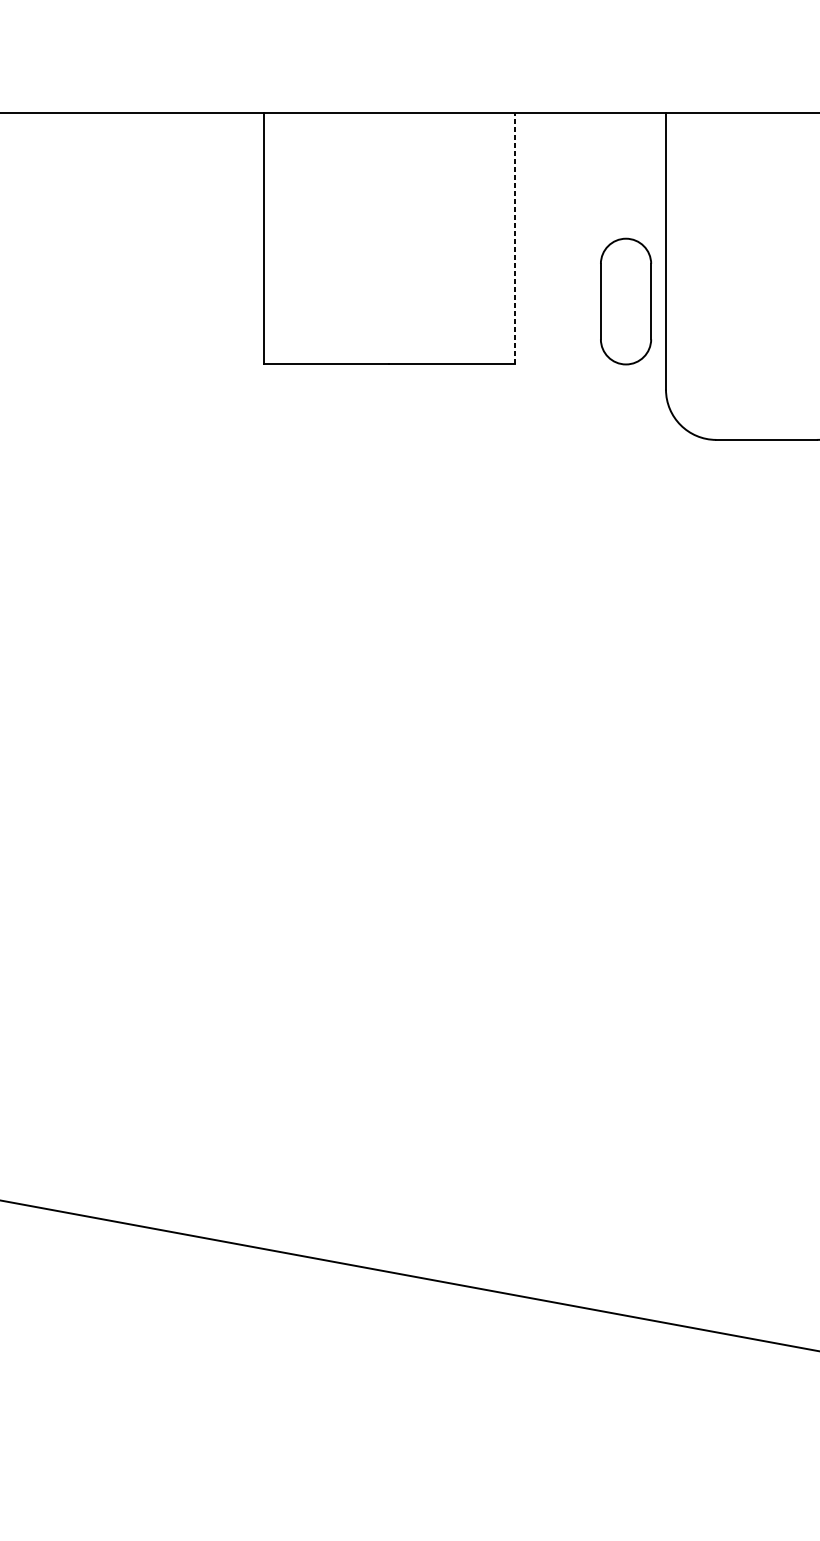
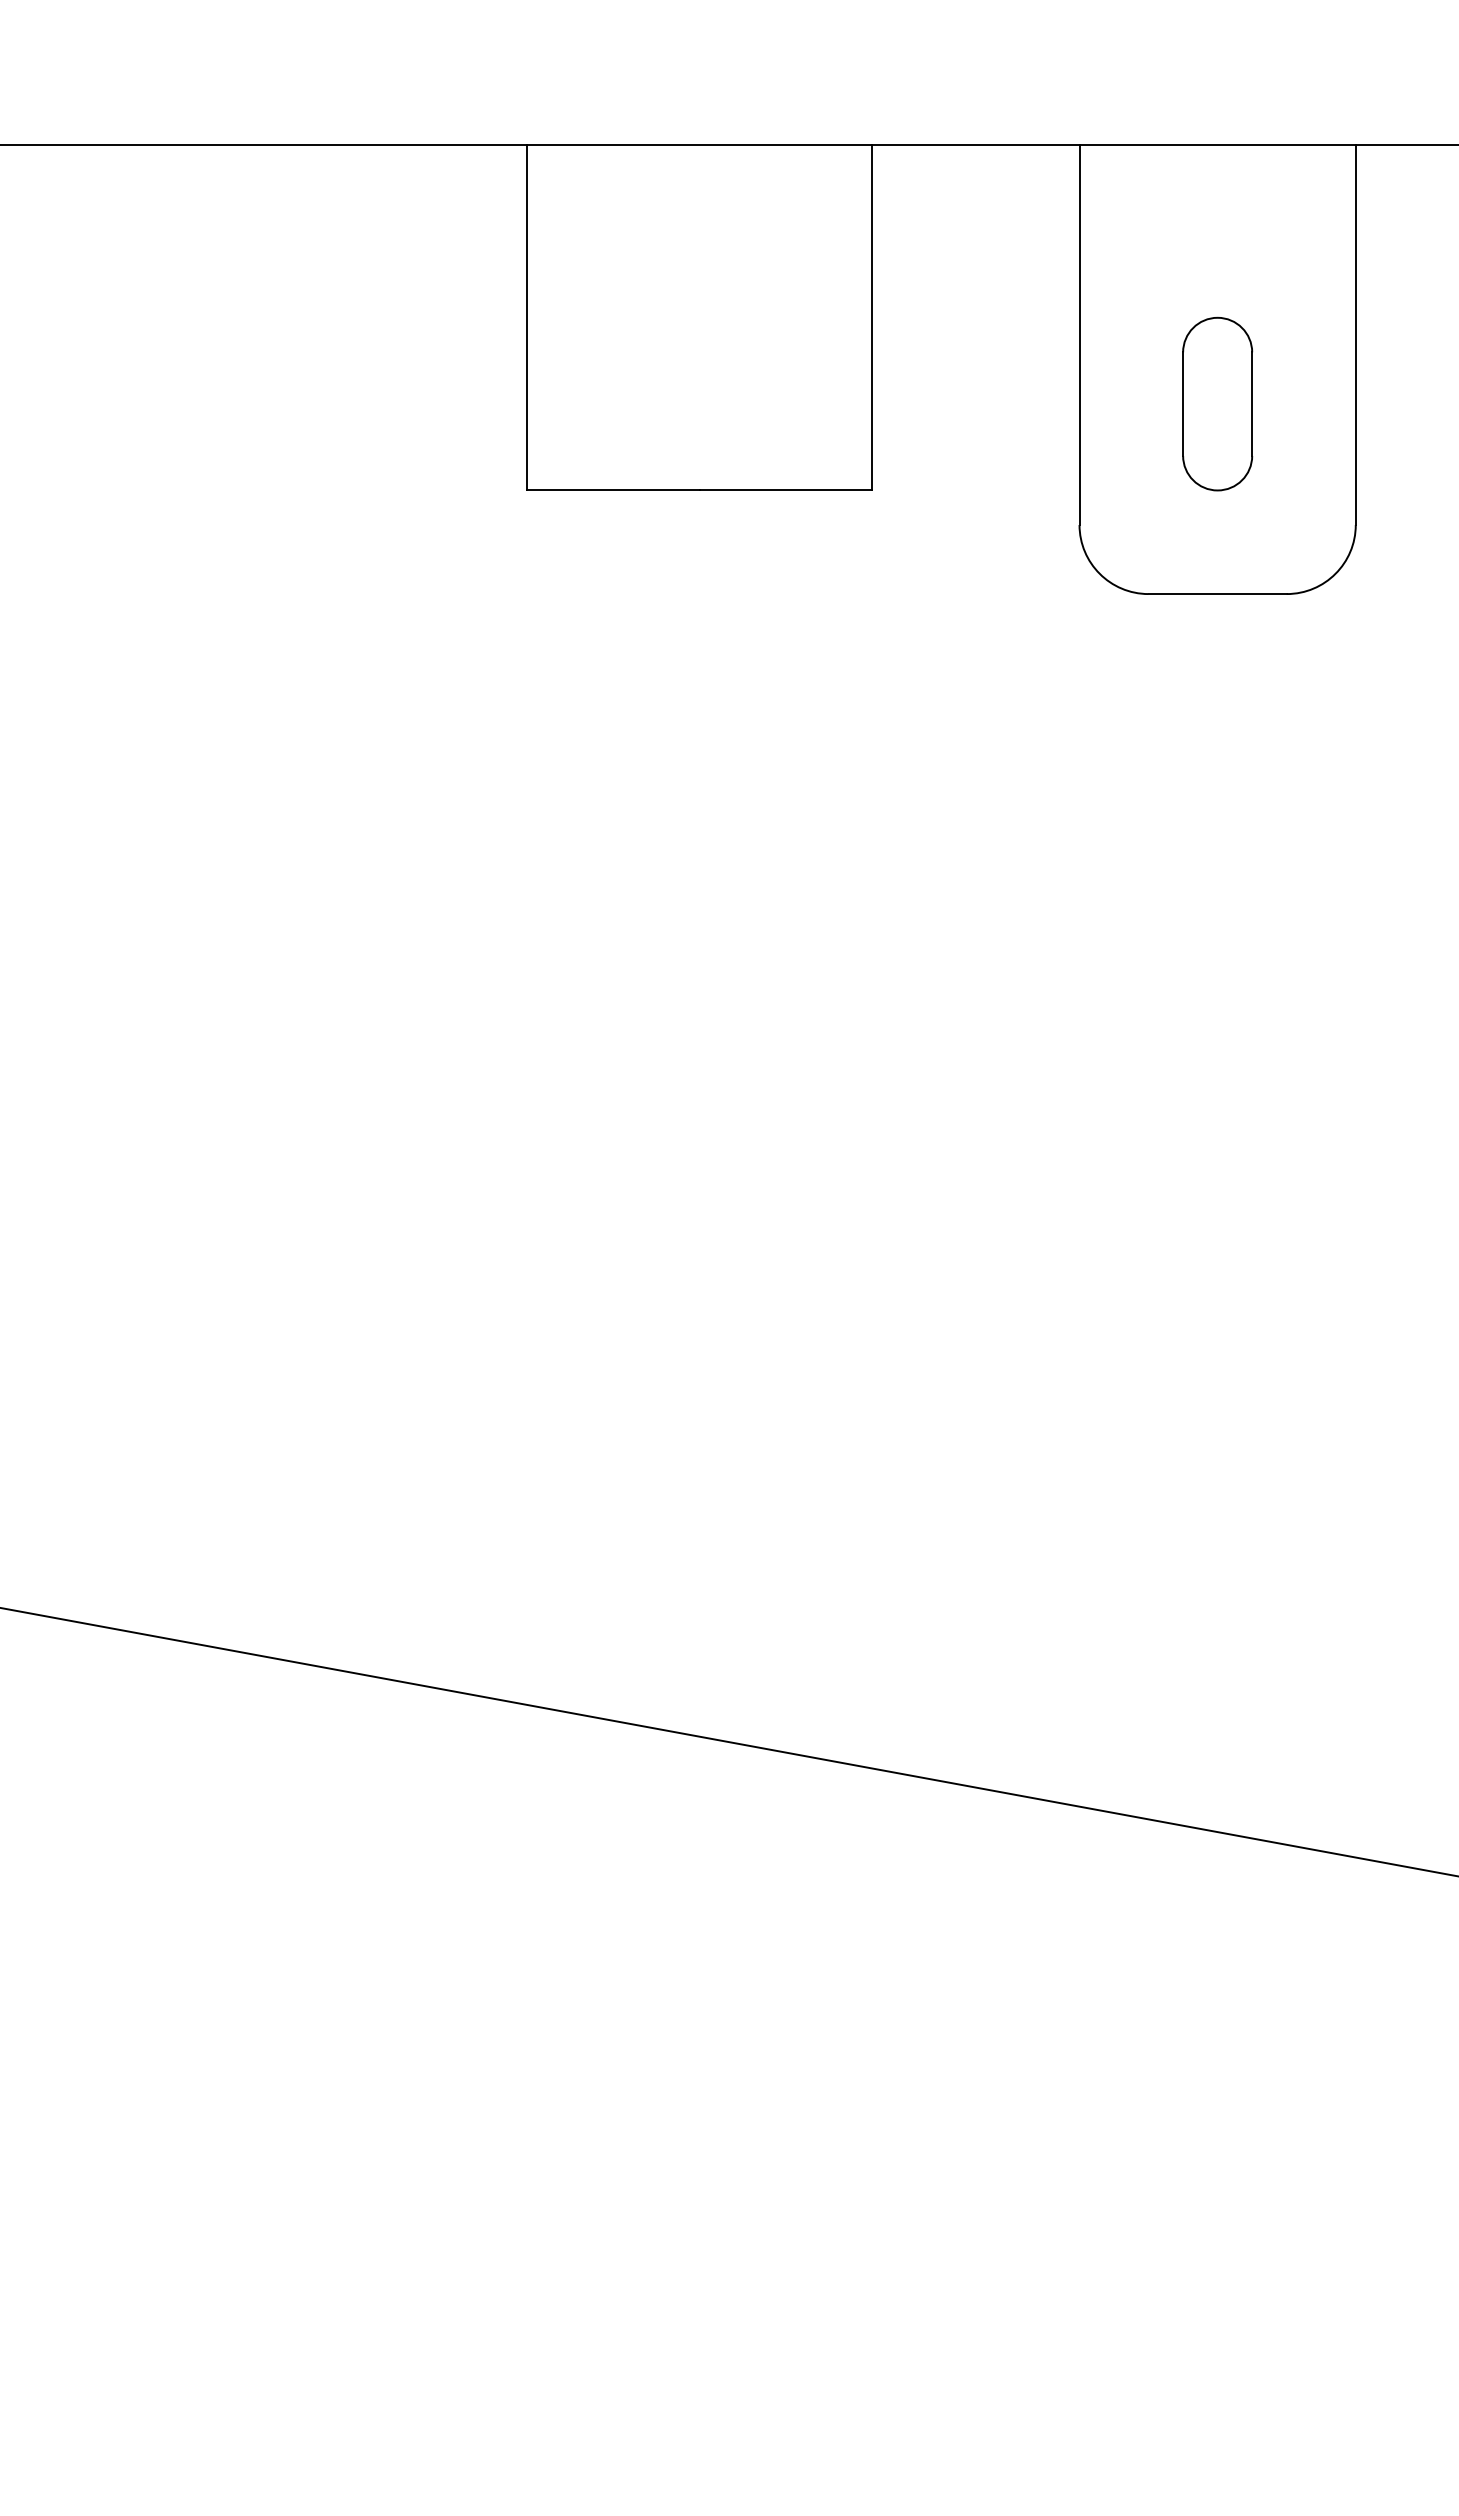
line: (515, 238) -> (872, 317), dashed -> solid
part: (625, 301) -> (1217, 403), moved

